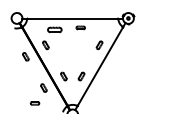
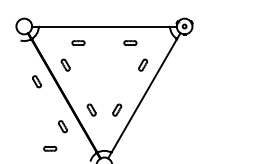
part: (80, 27) -> (130, 42), moved
part: (54, 29) -> (78, 42), size x0.62

